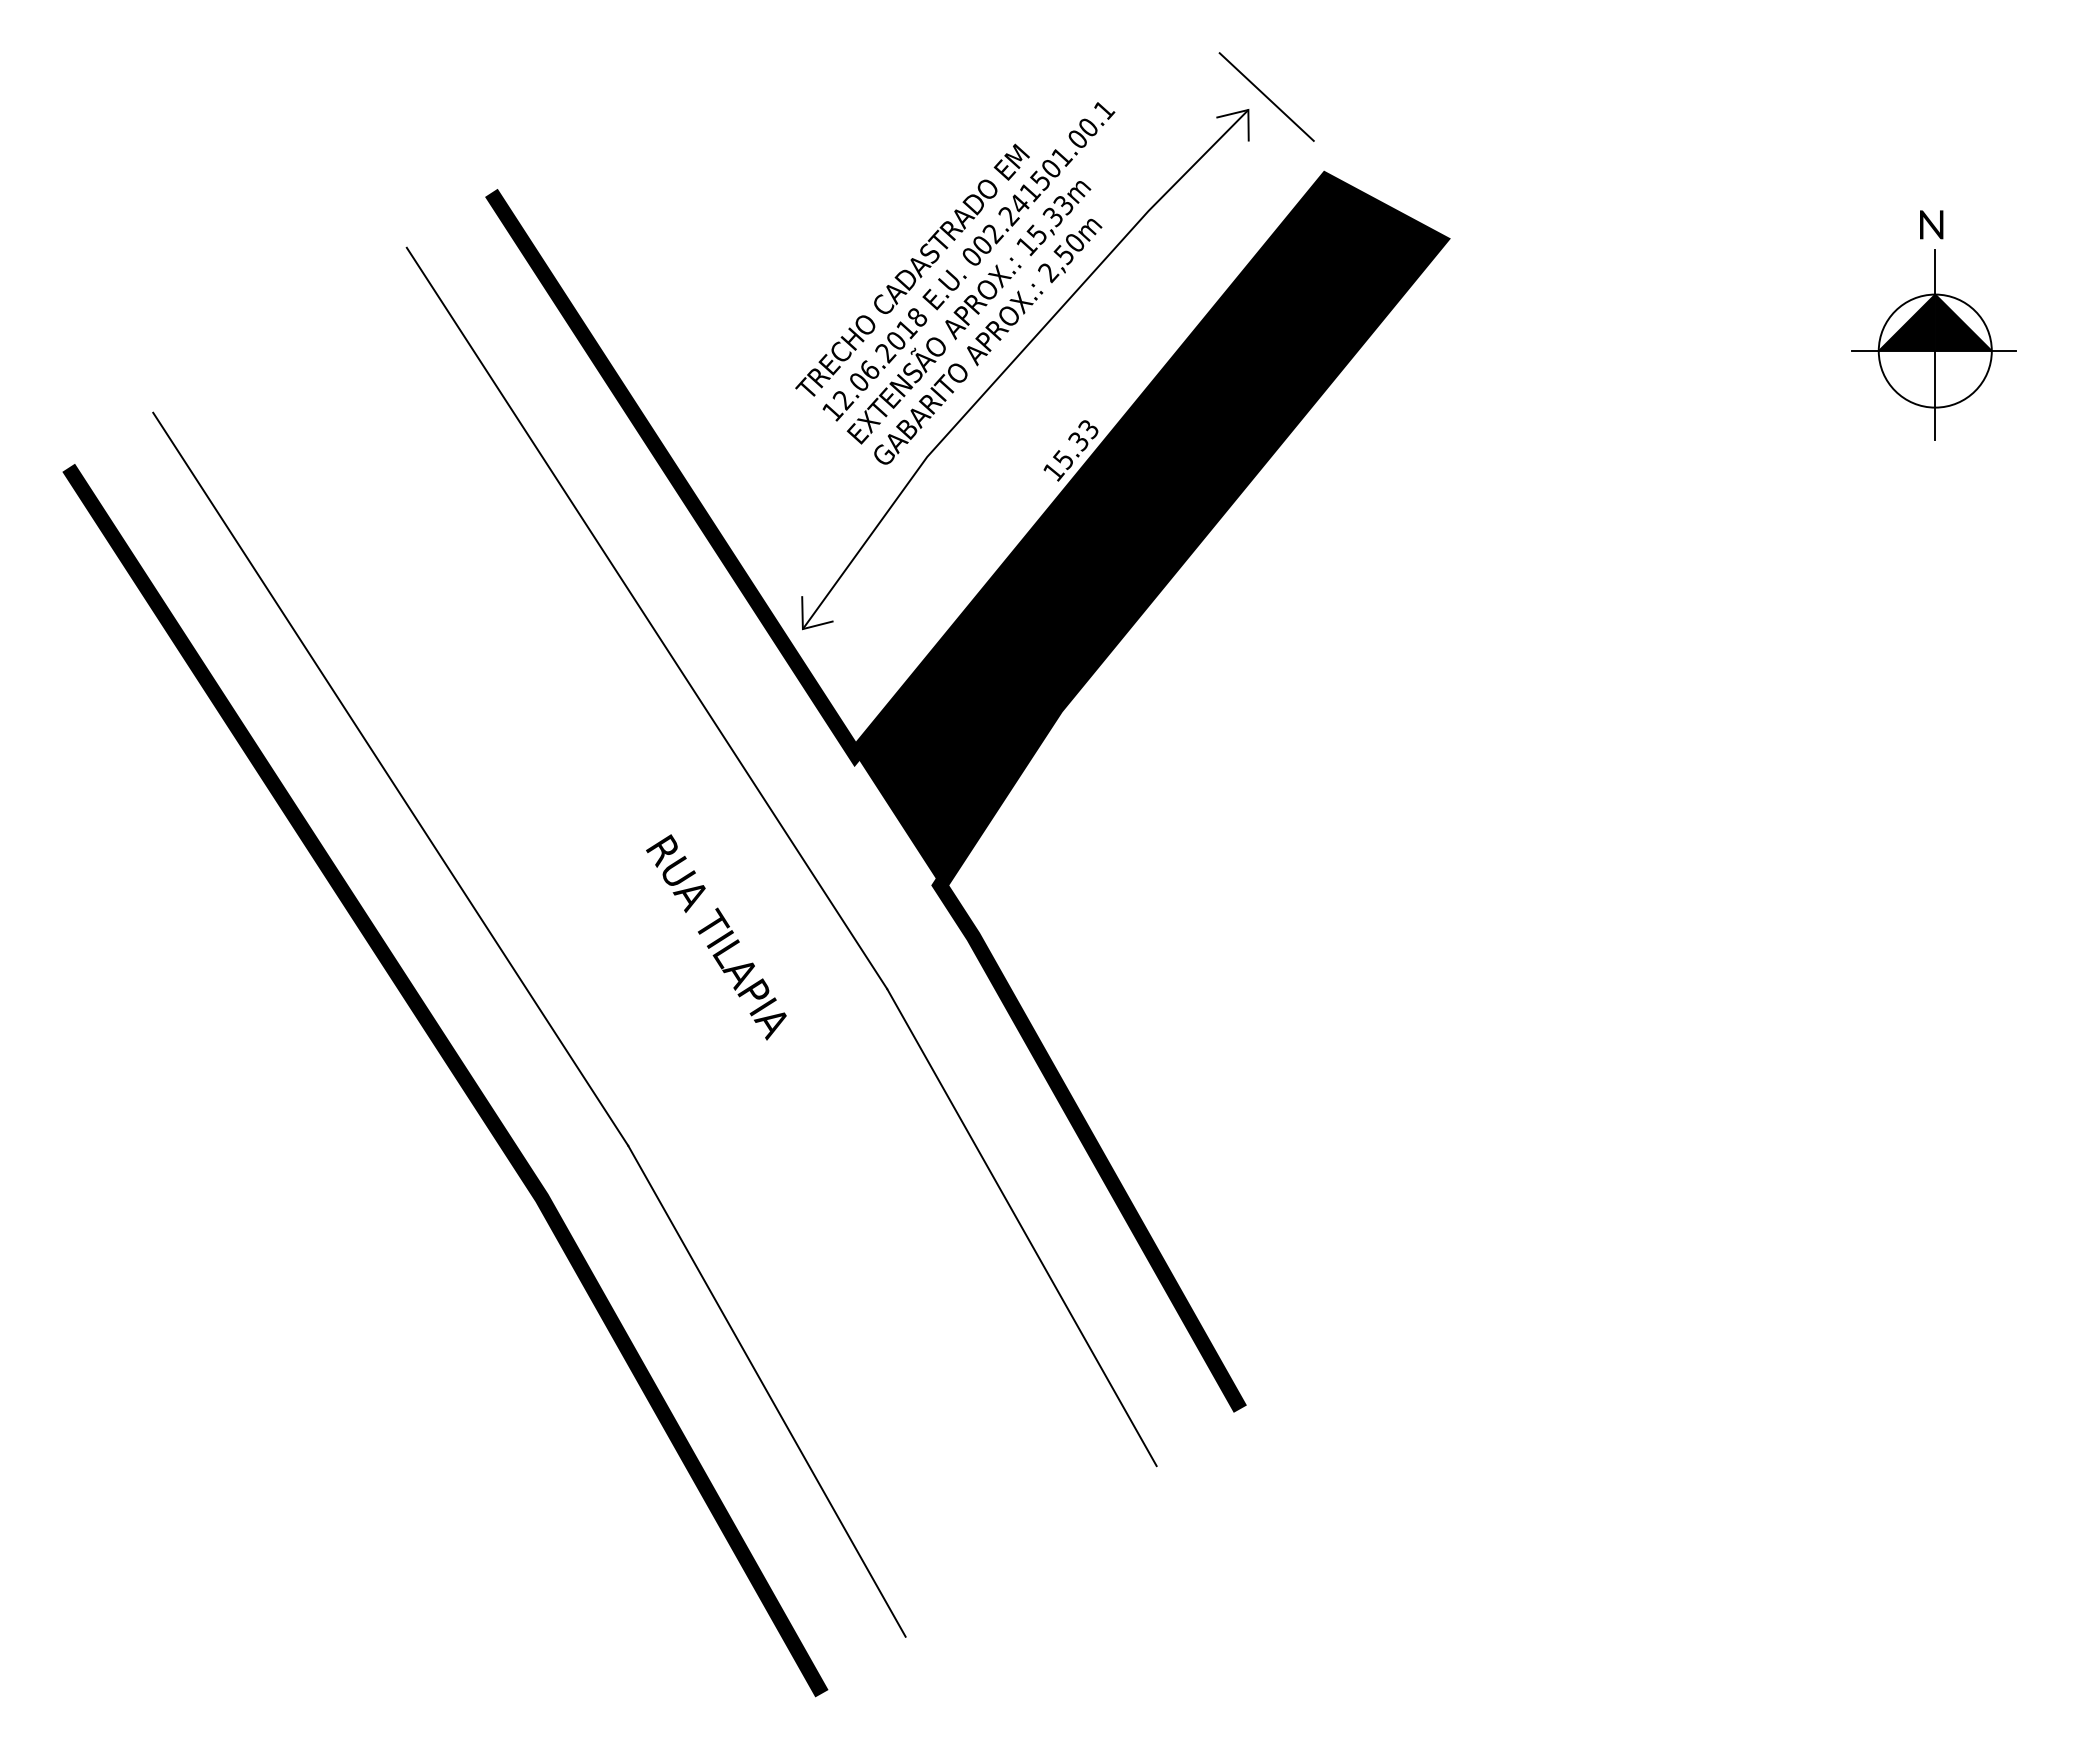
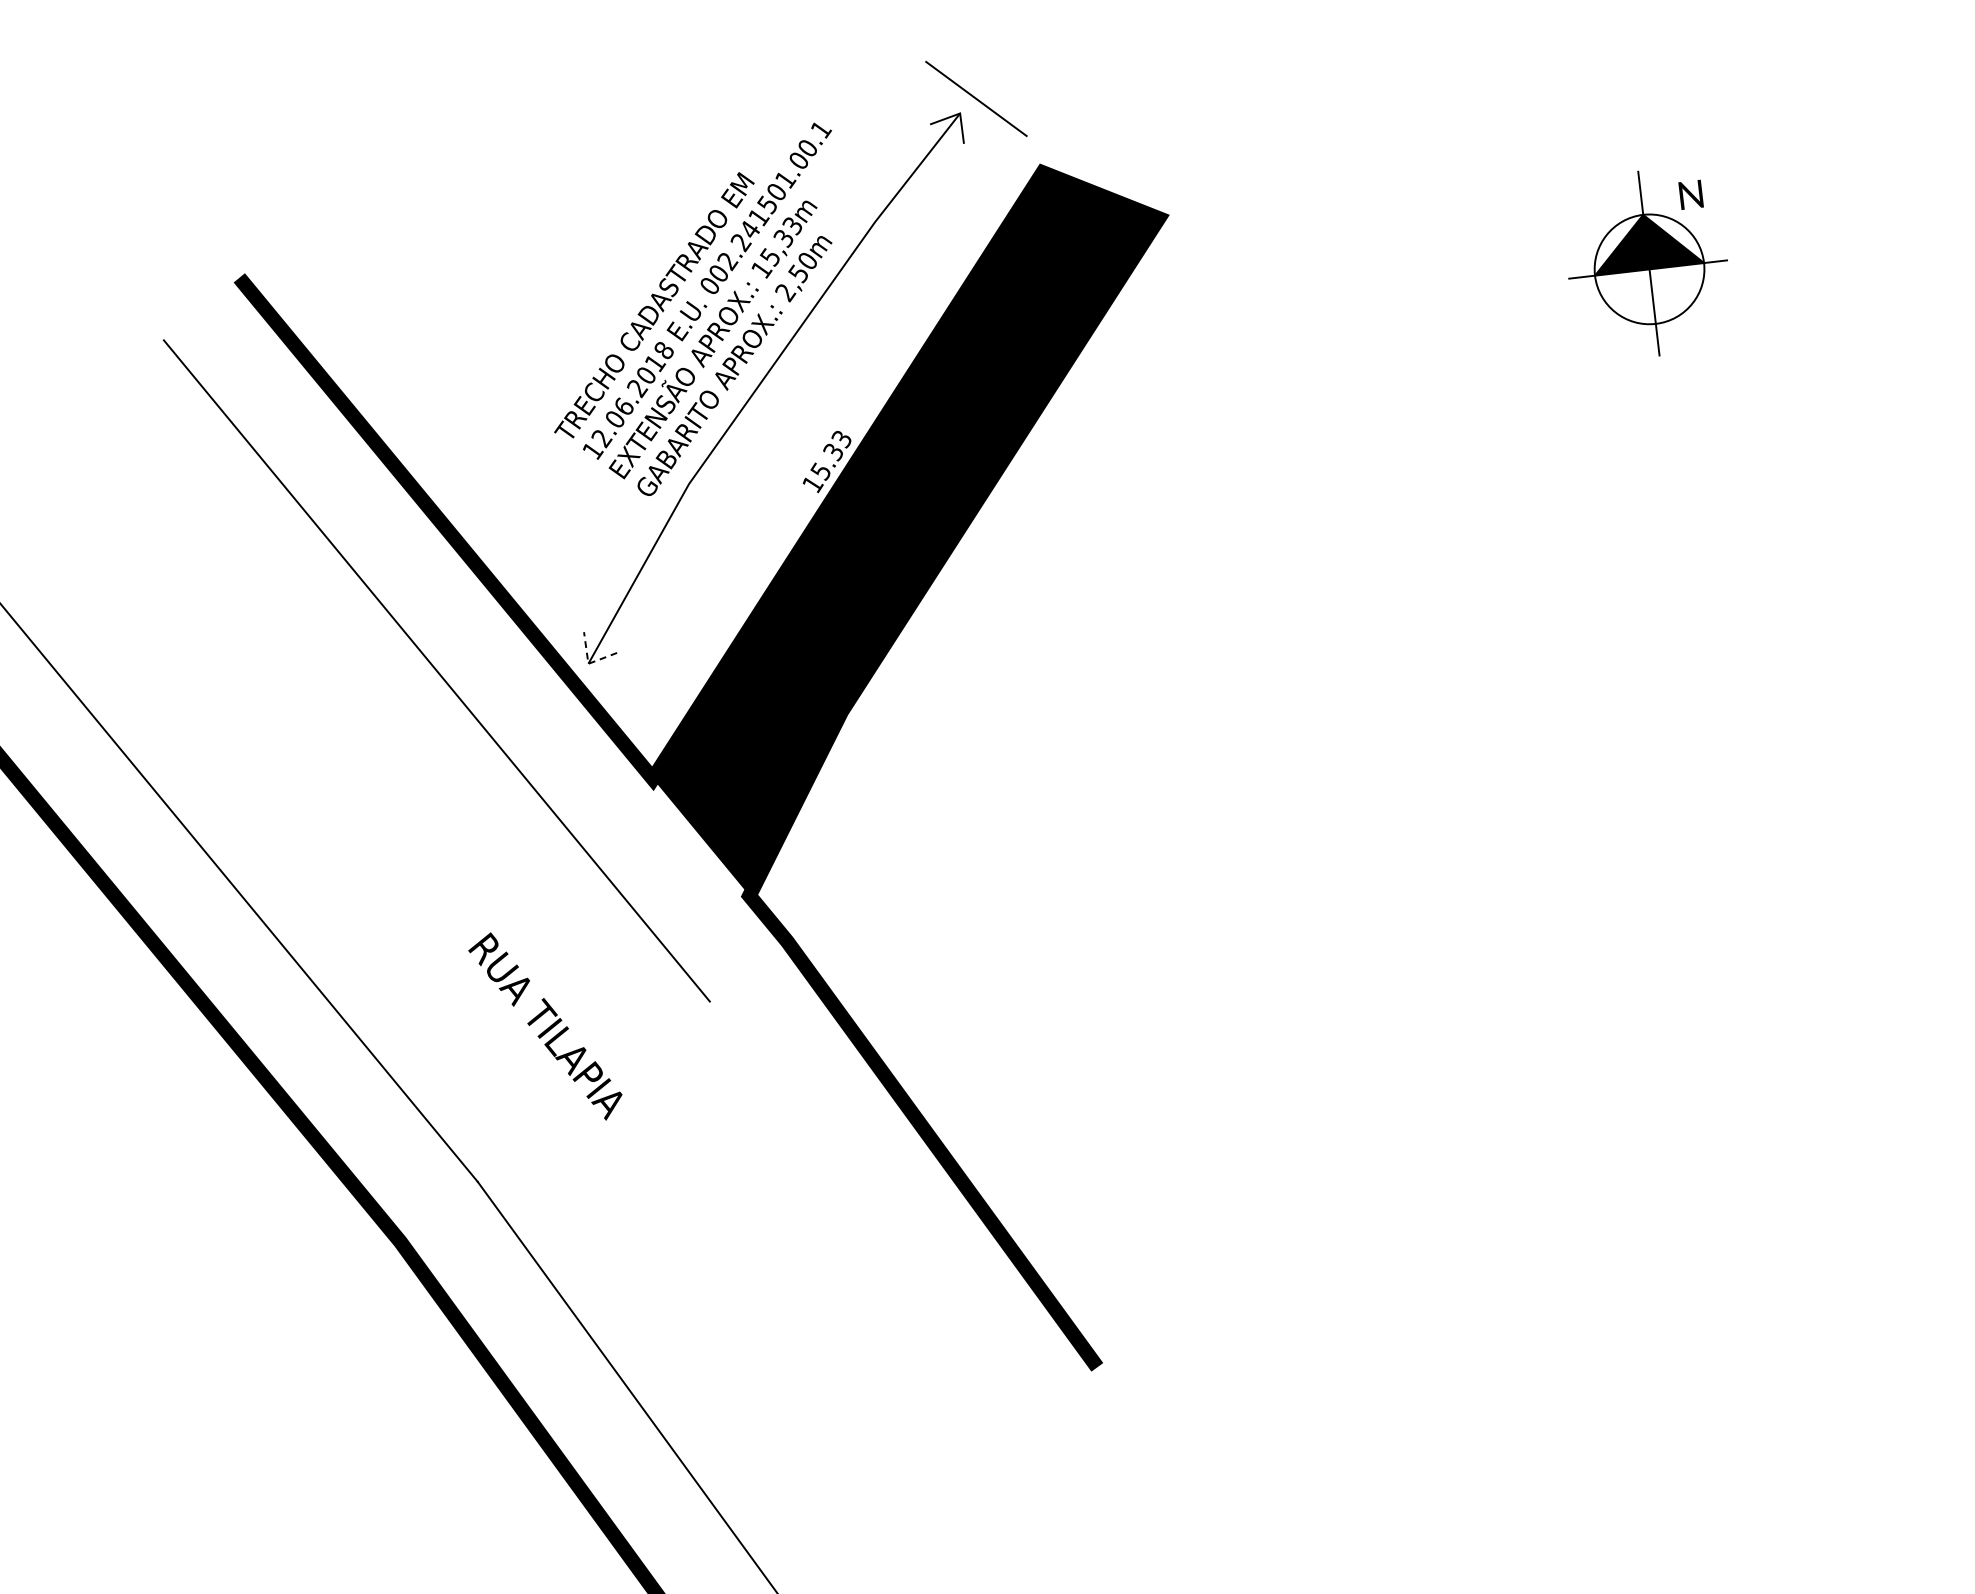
text: (1931, 224) -> (1690, 194), moved
line: (802, 629) -> (588, 664), solid -> dashed
text: (716, 937) -> (545, 1026), moved
line: (1021, 1227) -> (866, 1216), removed

